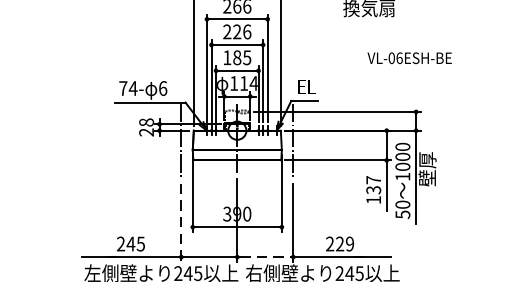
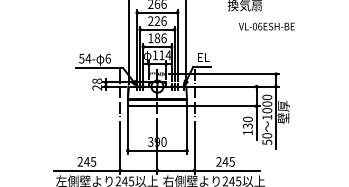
text: (246, 58) -> (163, 38), 185 -> 186
text: (409, 58) -> (266, 26), moved
text: (122, 88) -> (81, 58), 74- -> 54-
text: (373, 180) -> (247, 119), 137 -> 130
line: (181, 222) -> (120, 147), dashed -> solid
text: (344, 243) -> (228, 161), 229 -> 245
line: (266, 257) -> (176, 170), dashed -> solid

